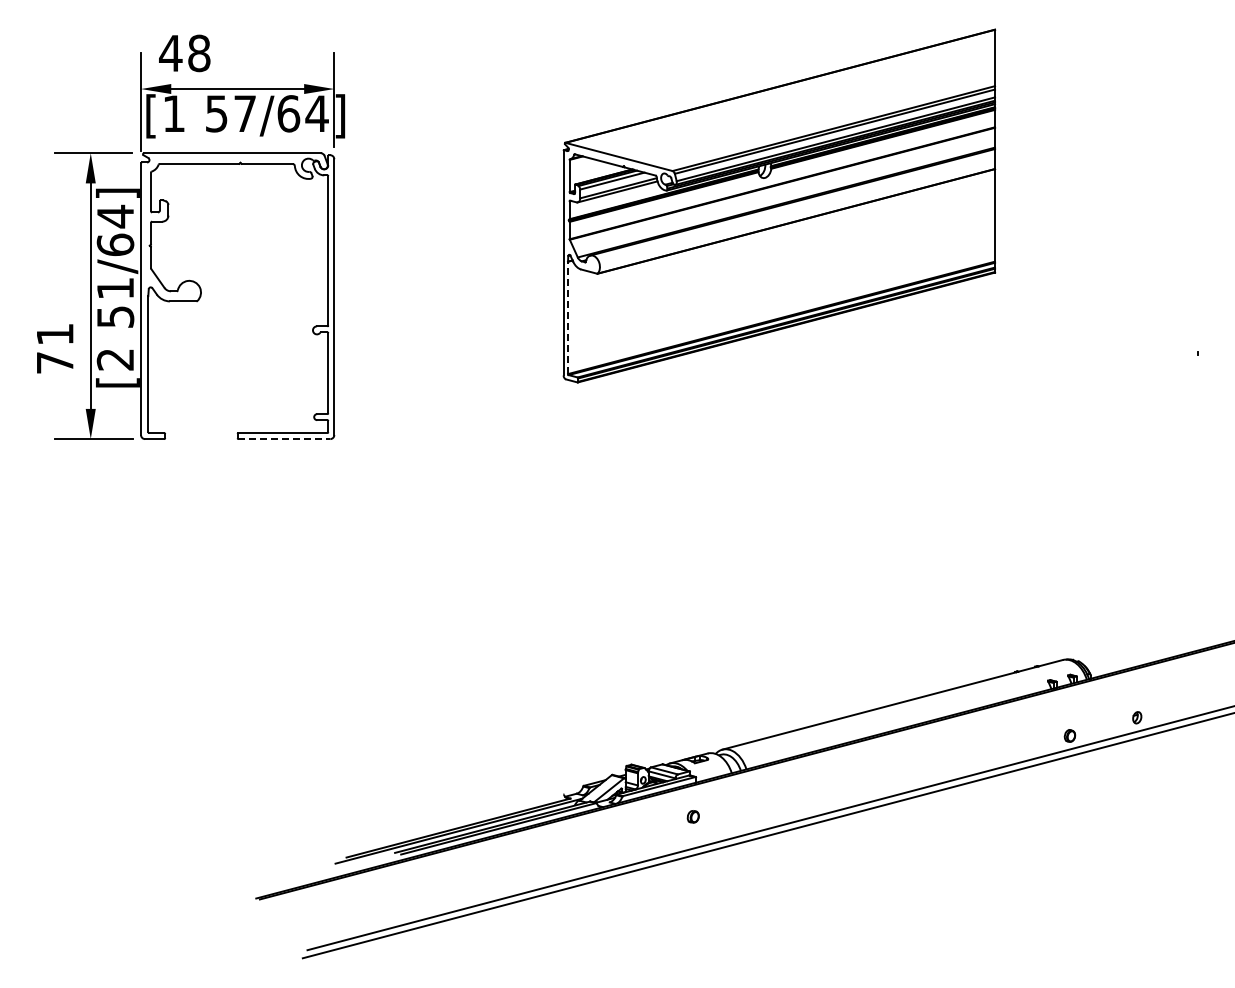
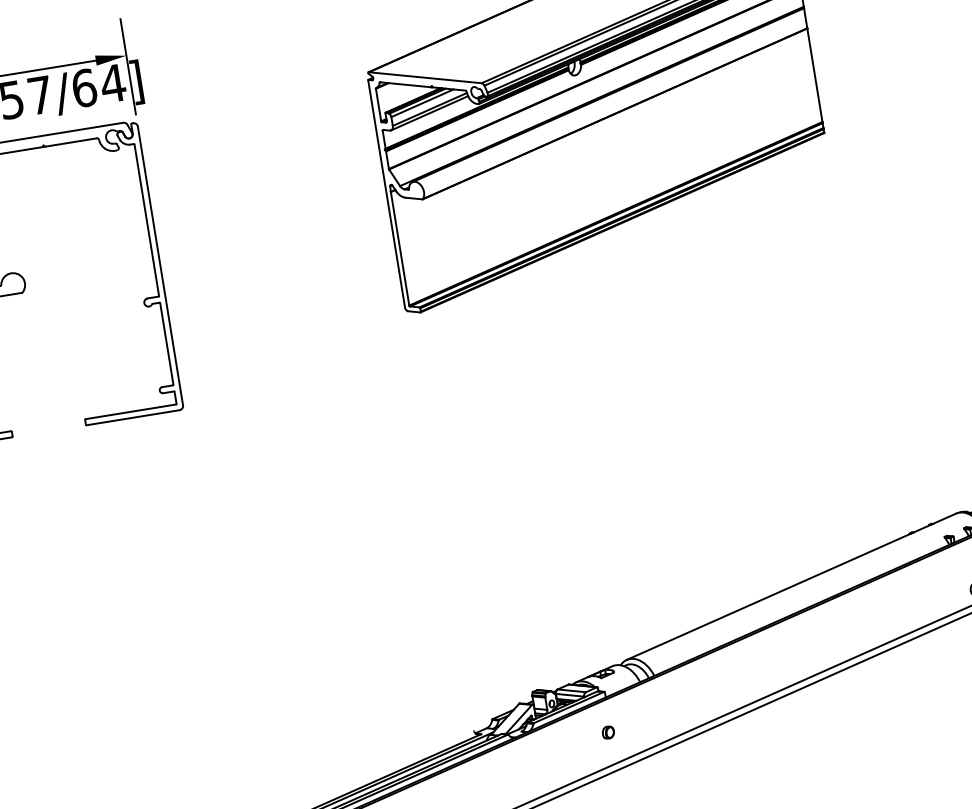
line: (568, 317) -> (400, 248), dashed -> solid
line: (284, 439) -> (133, 418), dashed -> solid

